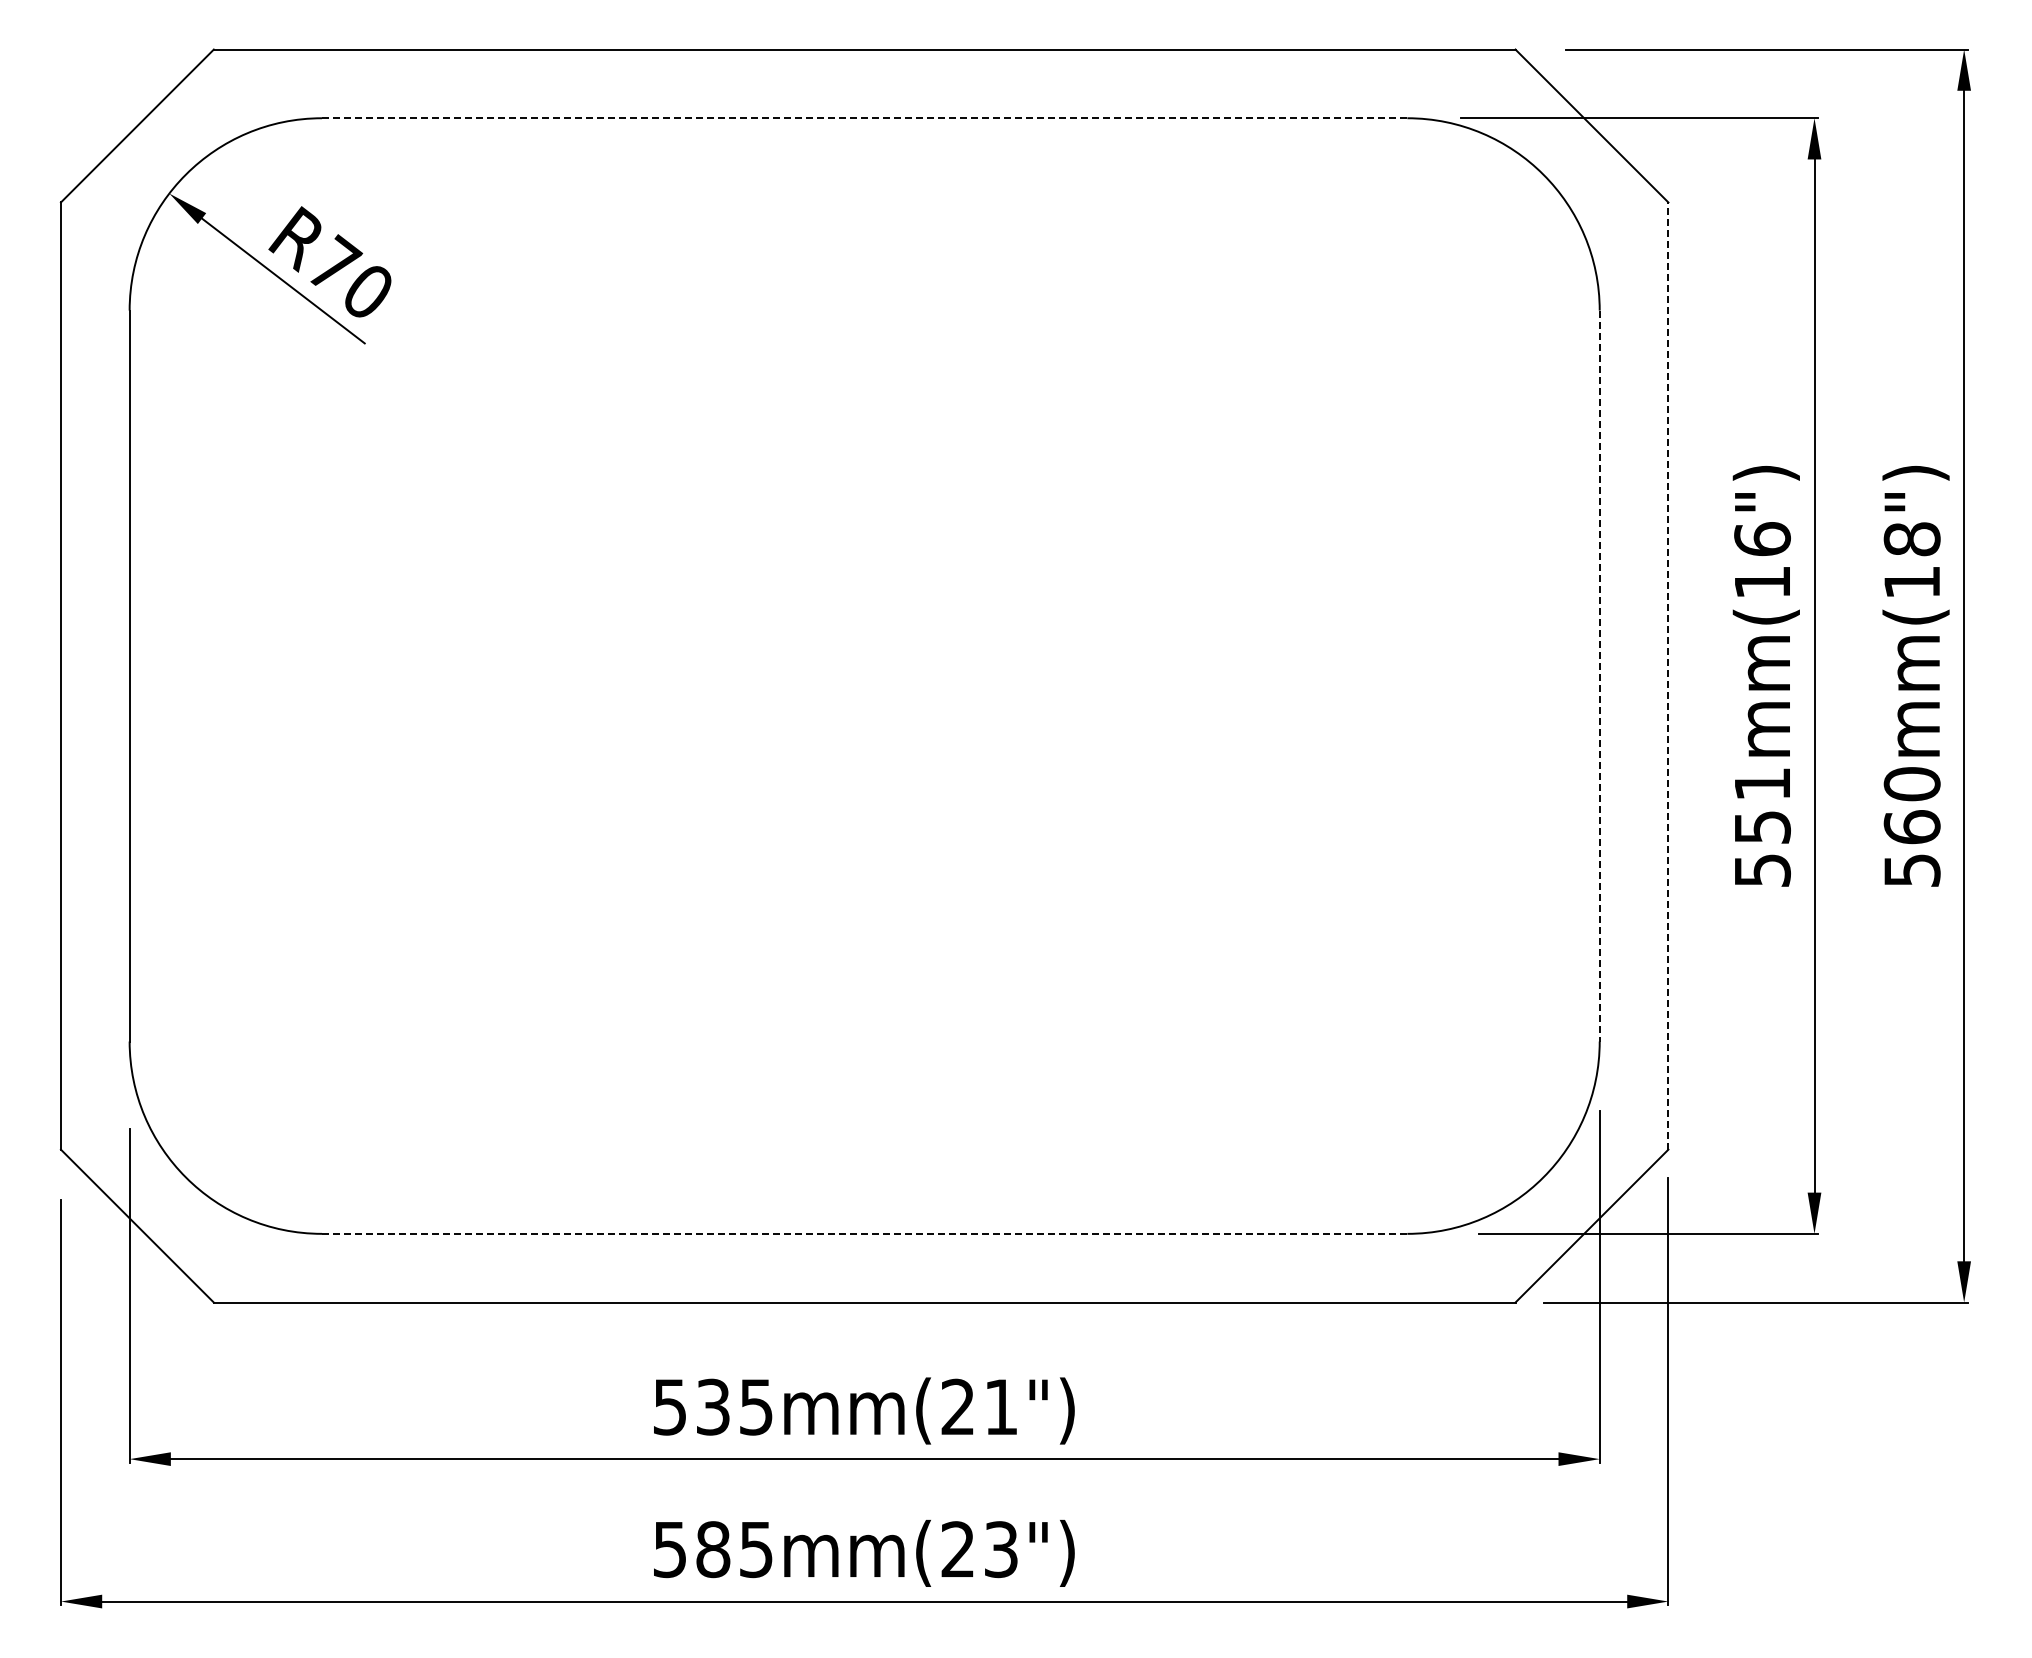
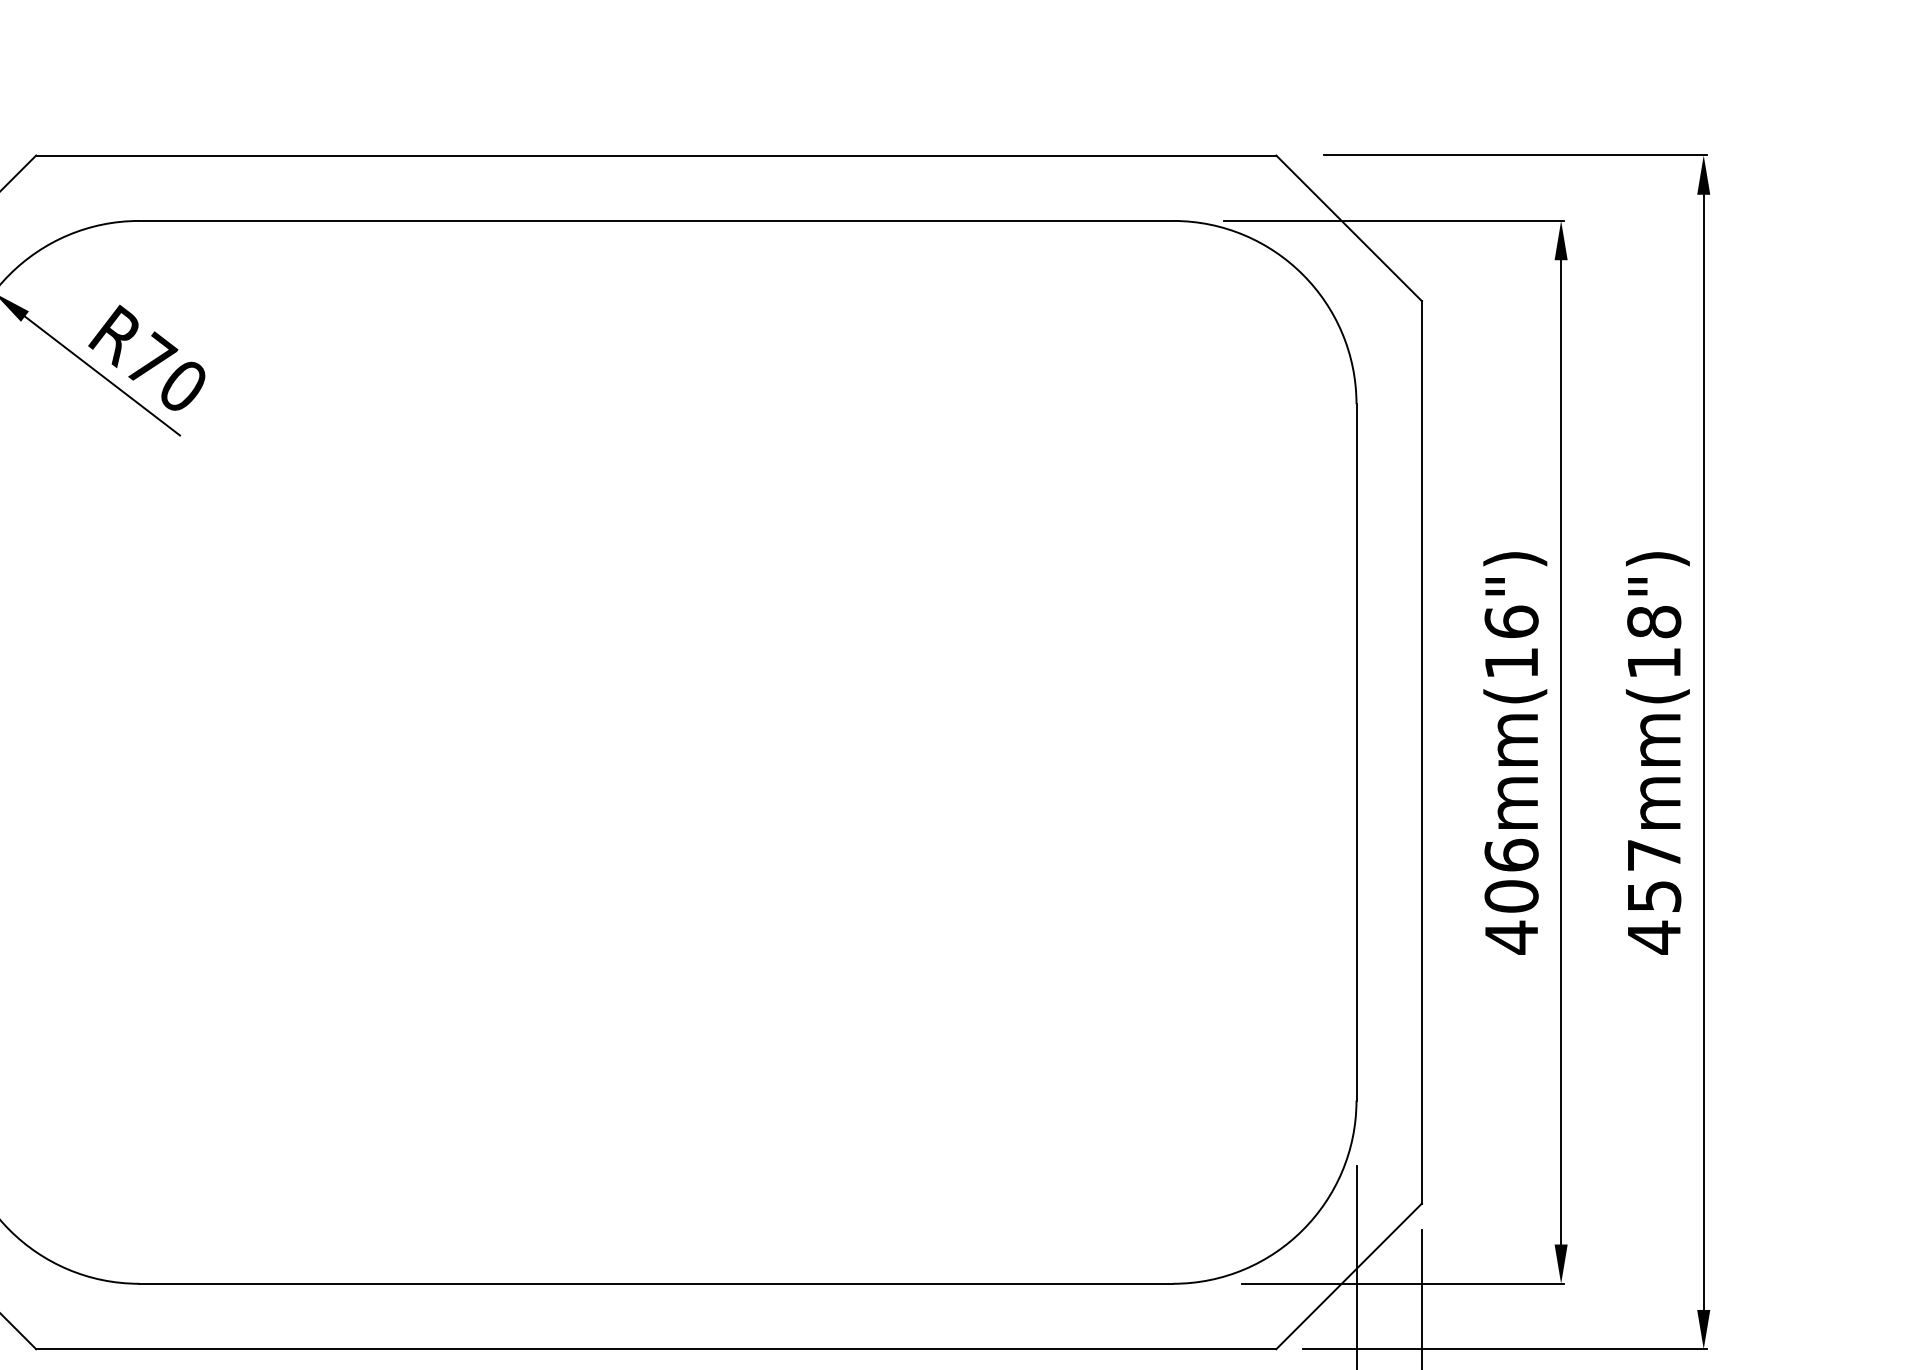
line: (864, 118) -> (656, 221), dashed -> solid
line: (1599, 676) -> (1356, 752), dashed -> solid
line: (1668, 676) -> (1422, 752), dashed -> solid
text: (1762, 827) -> (1511, 896), 551mm(16") -> 406mm(16")
text: (1911, 827) -> (1653, 896), 560mm(18") -> 457mm(18")
line: (864, 1233) -> (656, 1283), dashed -> solid

